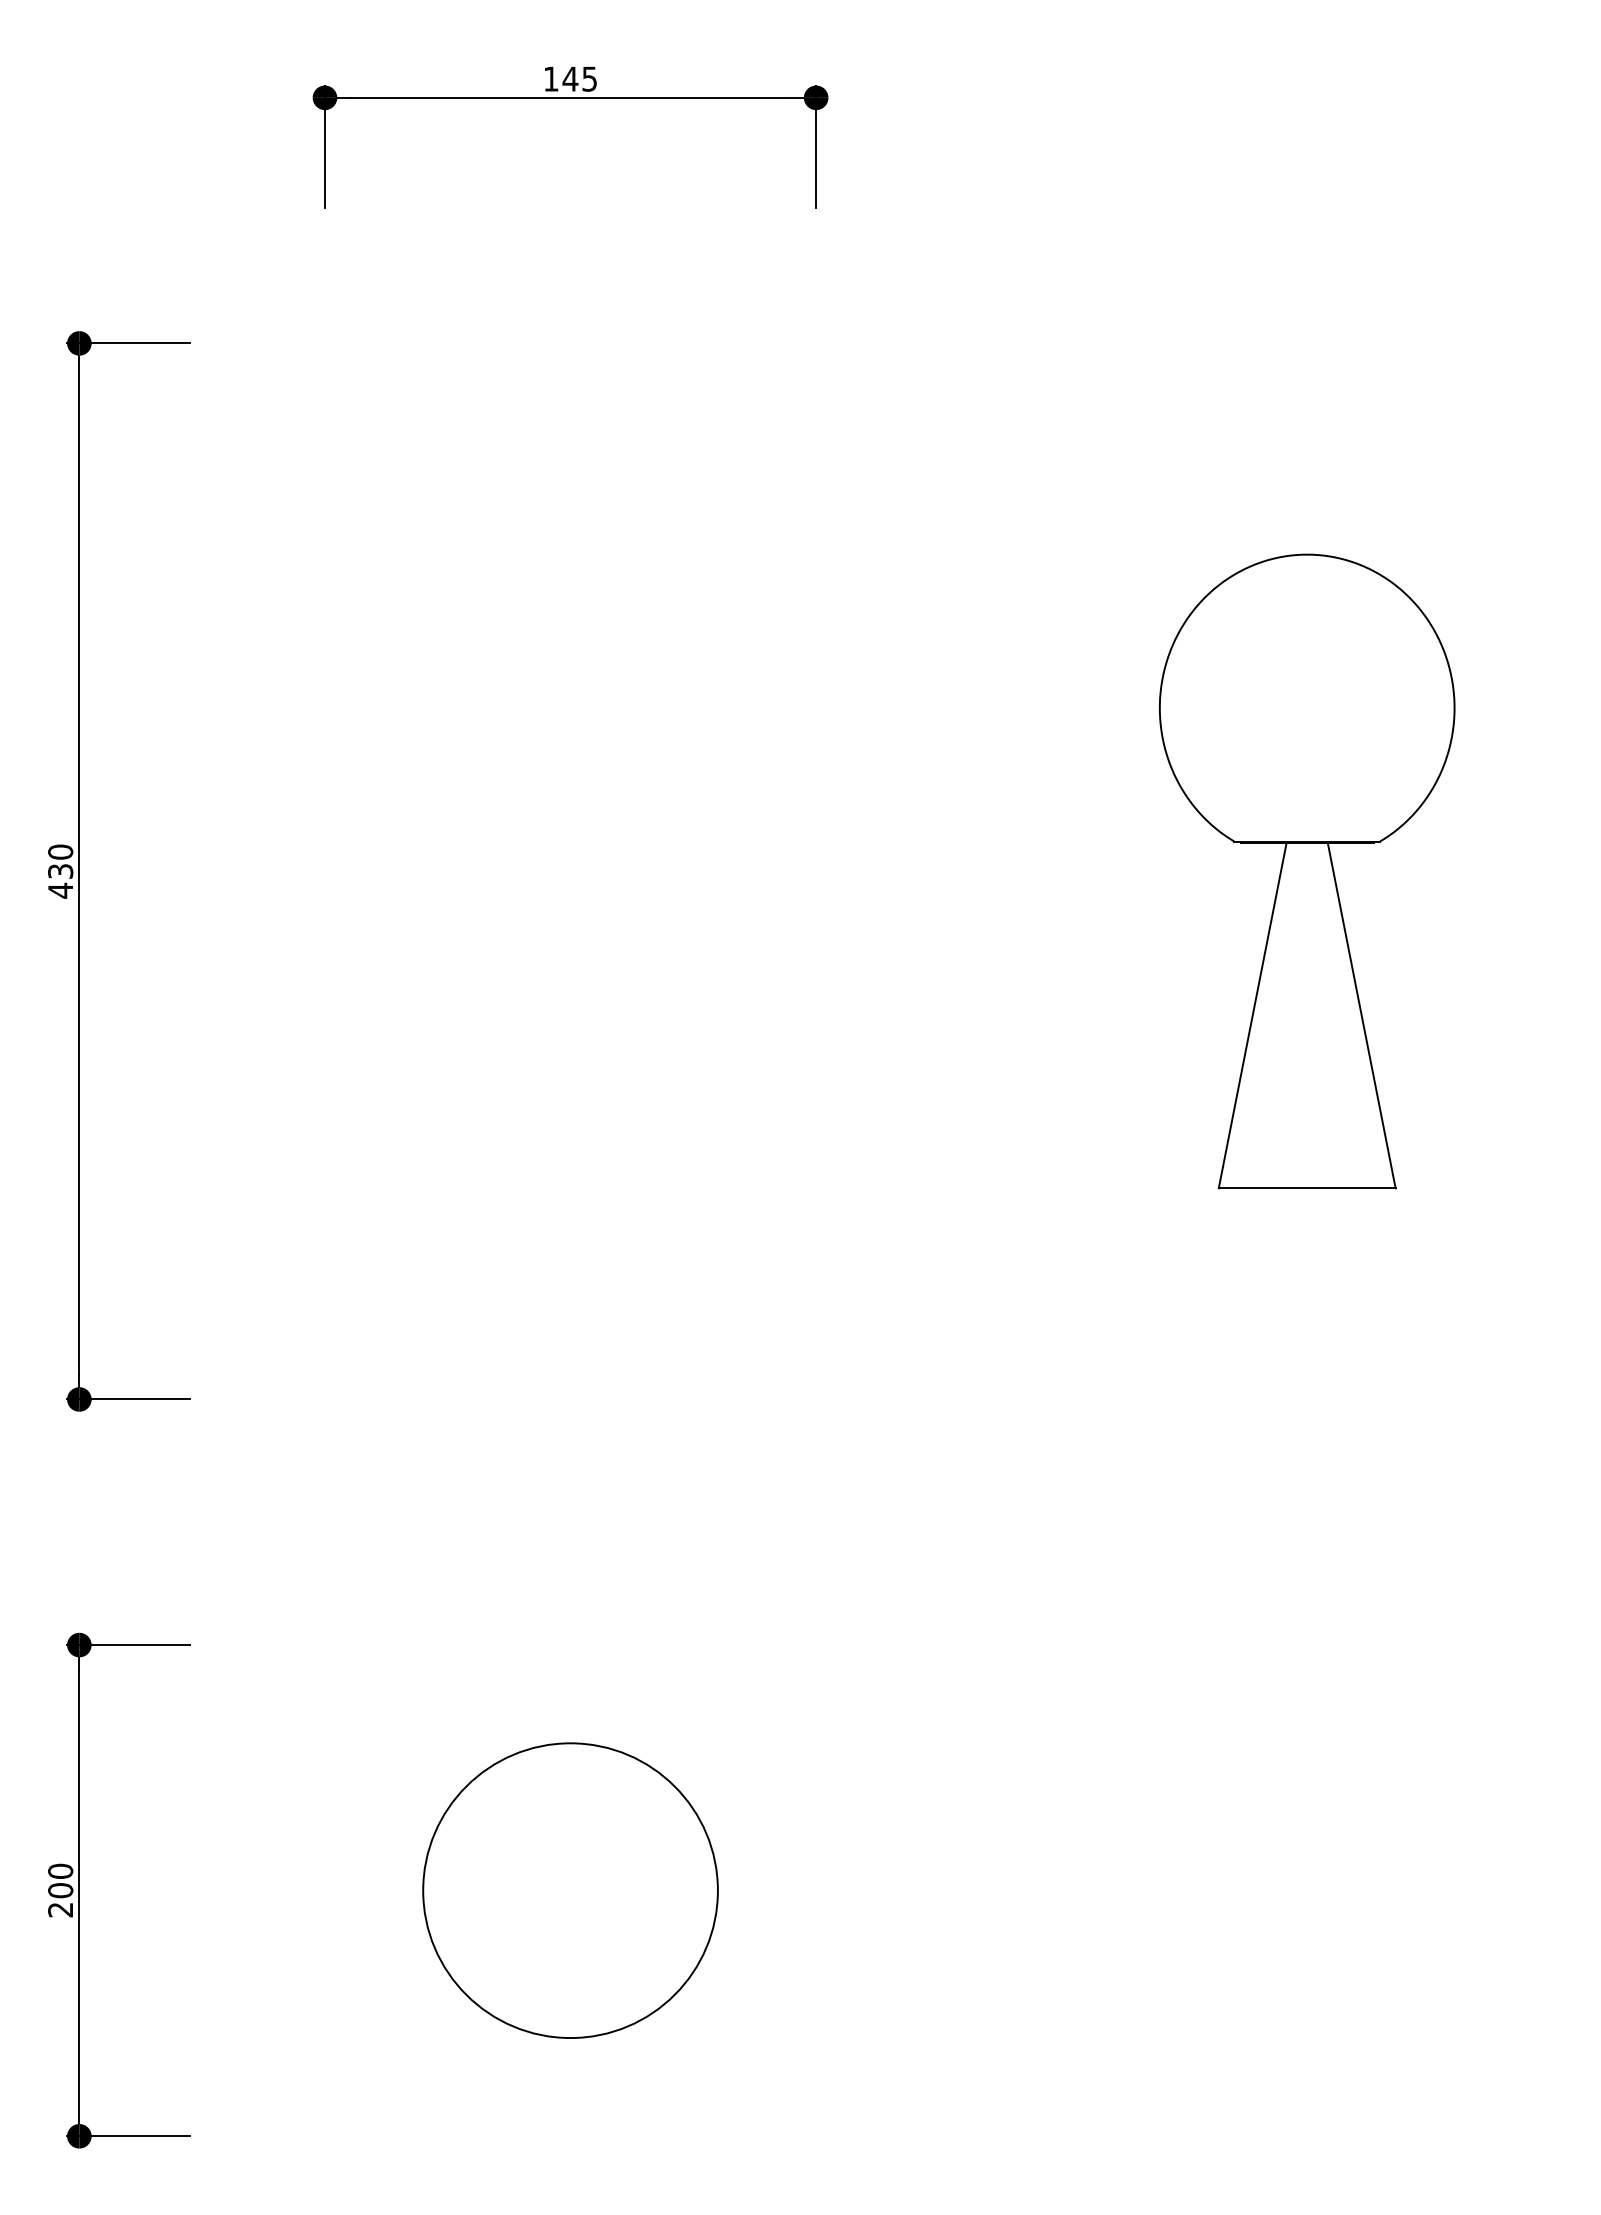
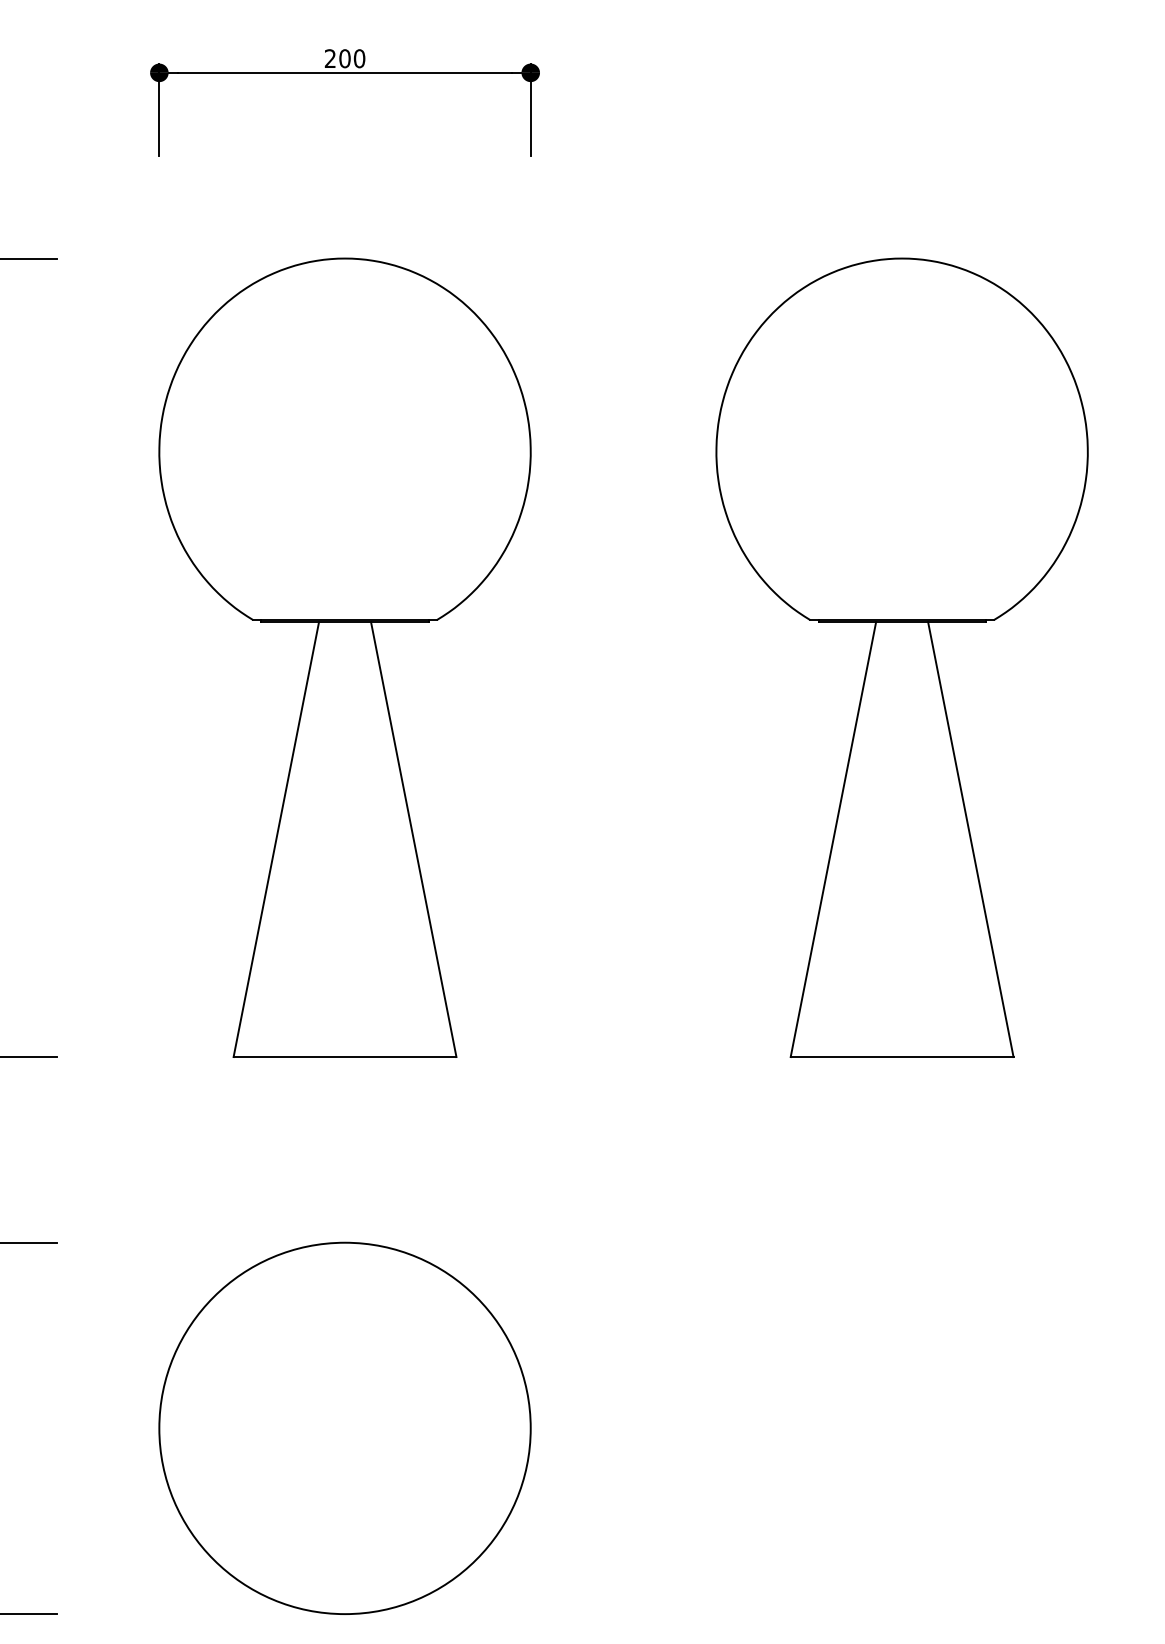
text: (570, 78) -> (345, 58), 145 -> 200
part: (570, 871) -> (345, 657), added
part: (1306, 871) -> (901, 657), size x1.67
circle: (570, 1890) -> (345, 1428), size x1.67

